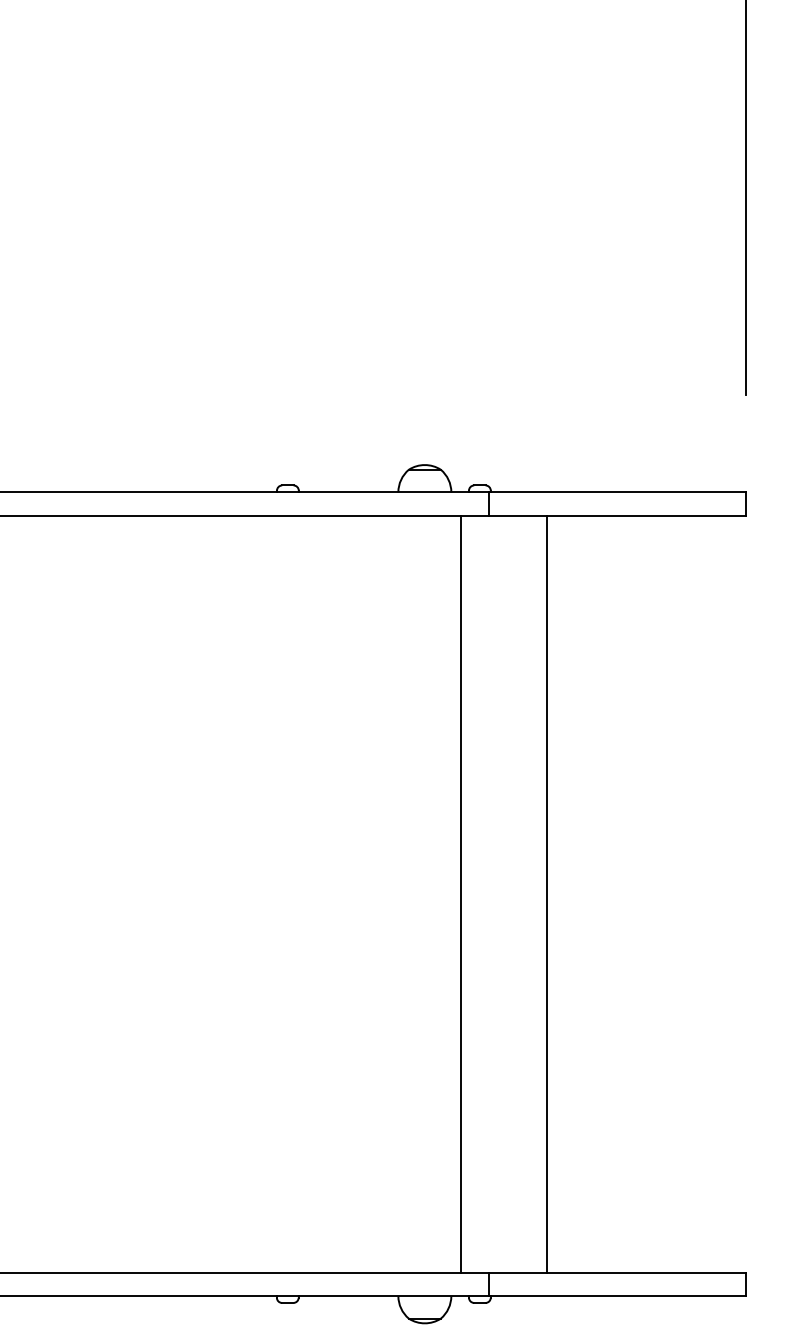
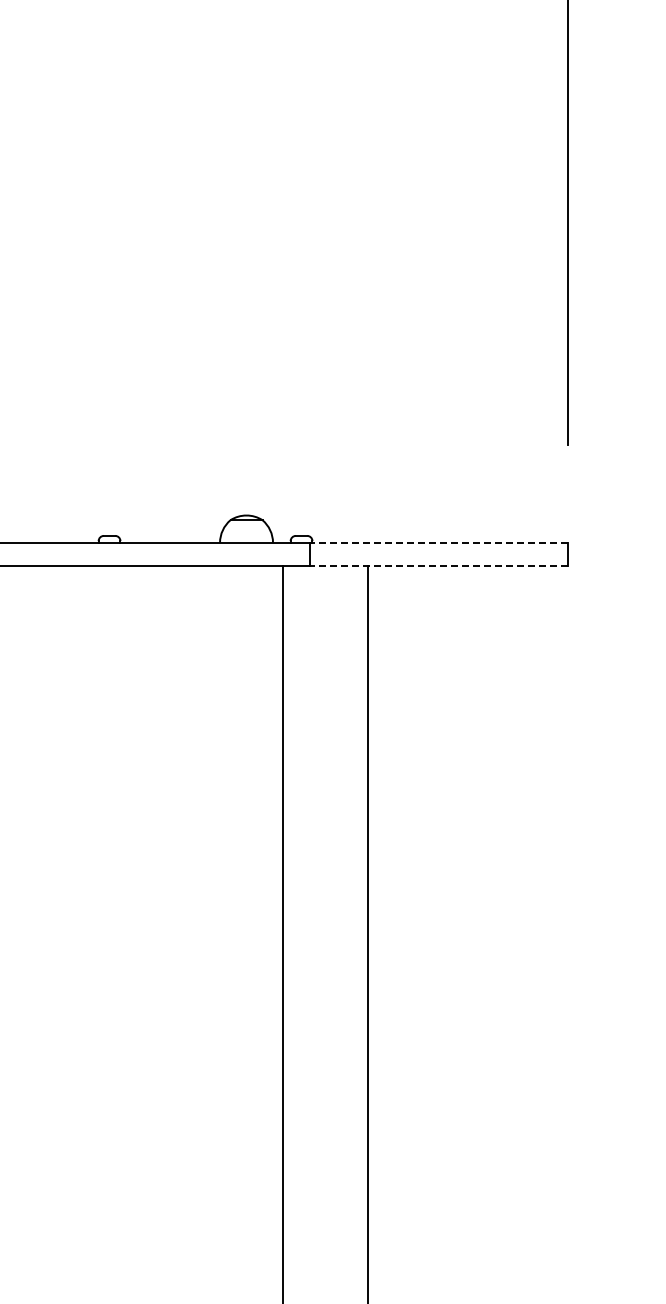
line: (617, 492) -> (439, 542), solid -> dashed
line: (617, 515) -> (439, 565), solid -> dashed

